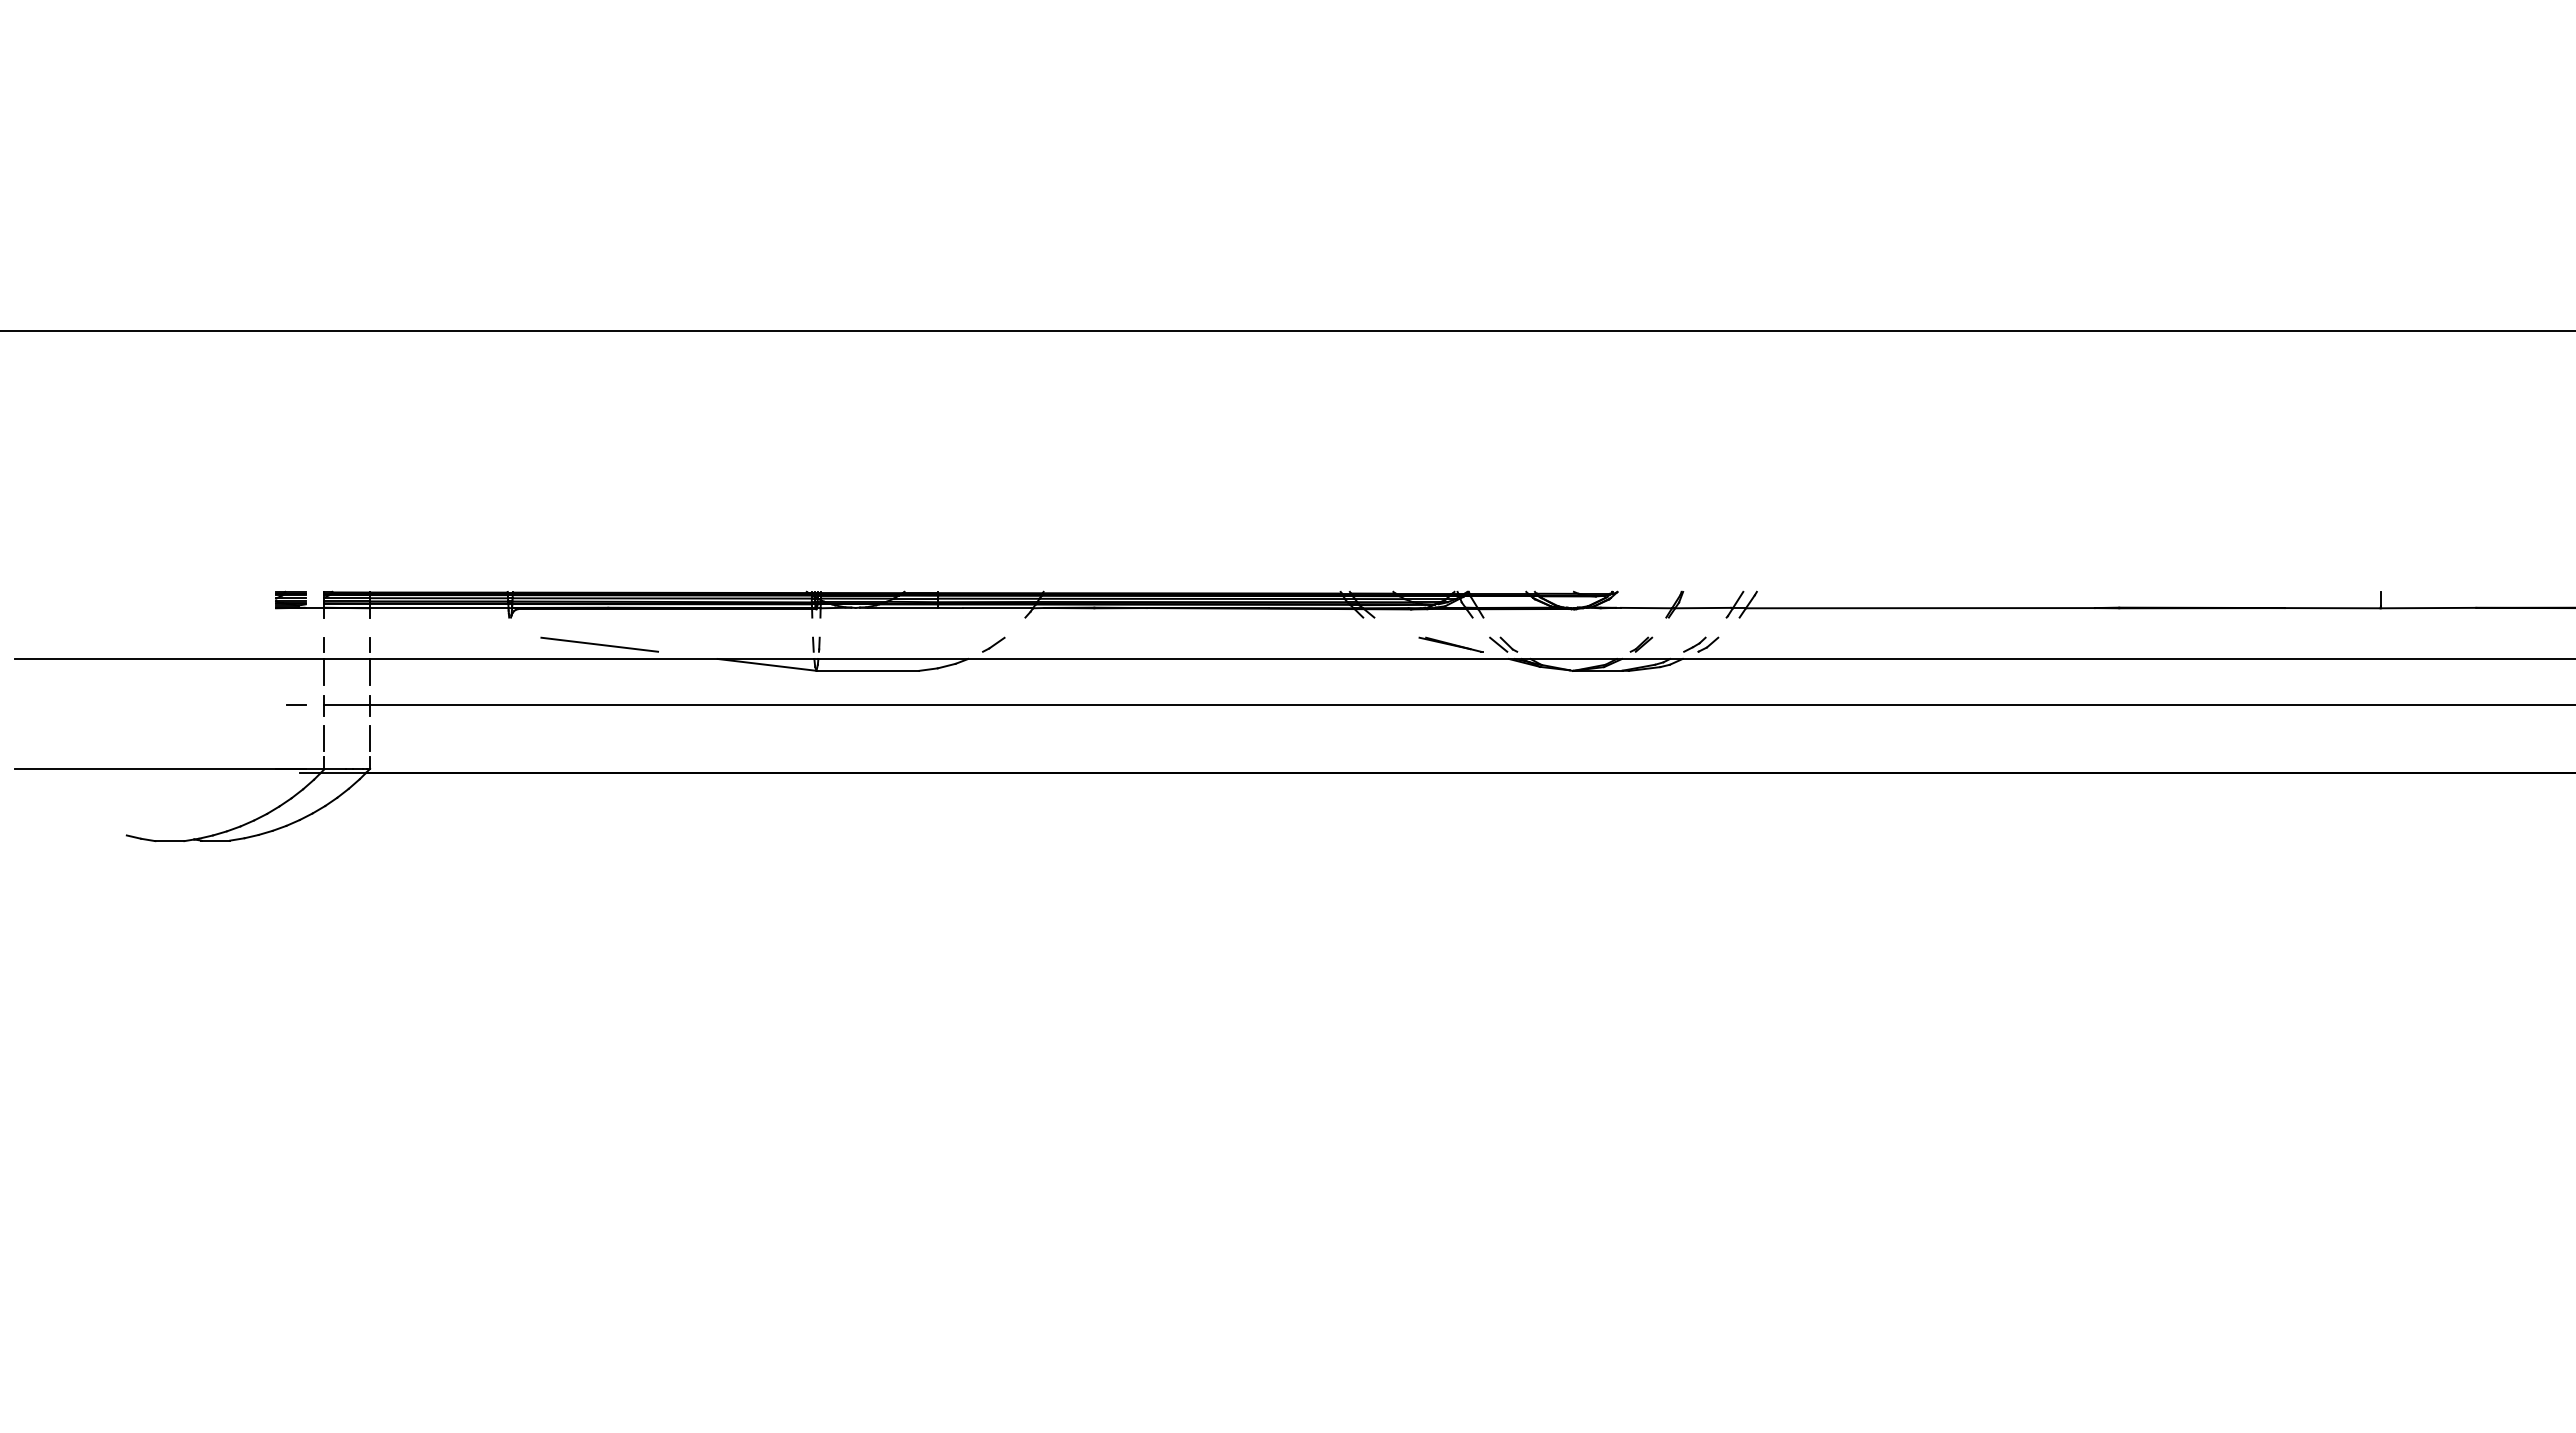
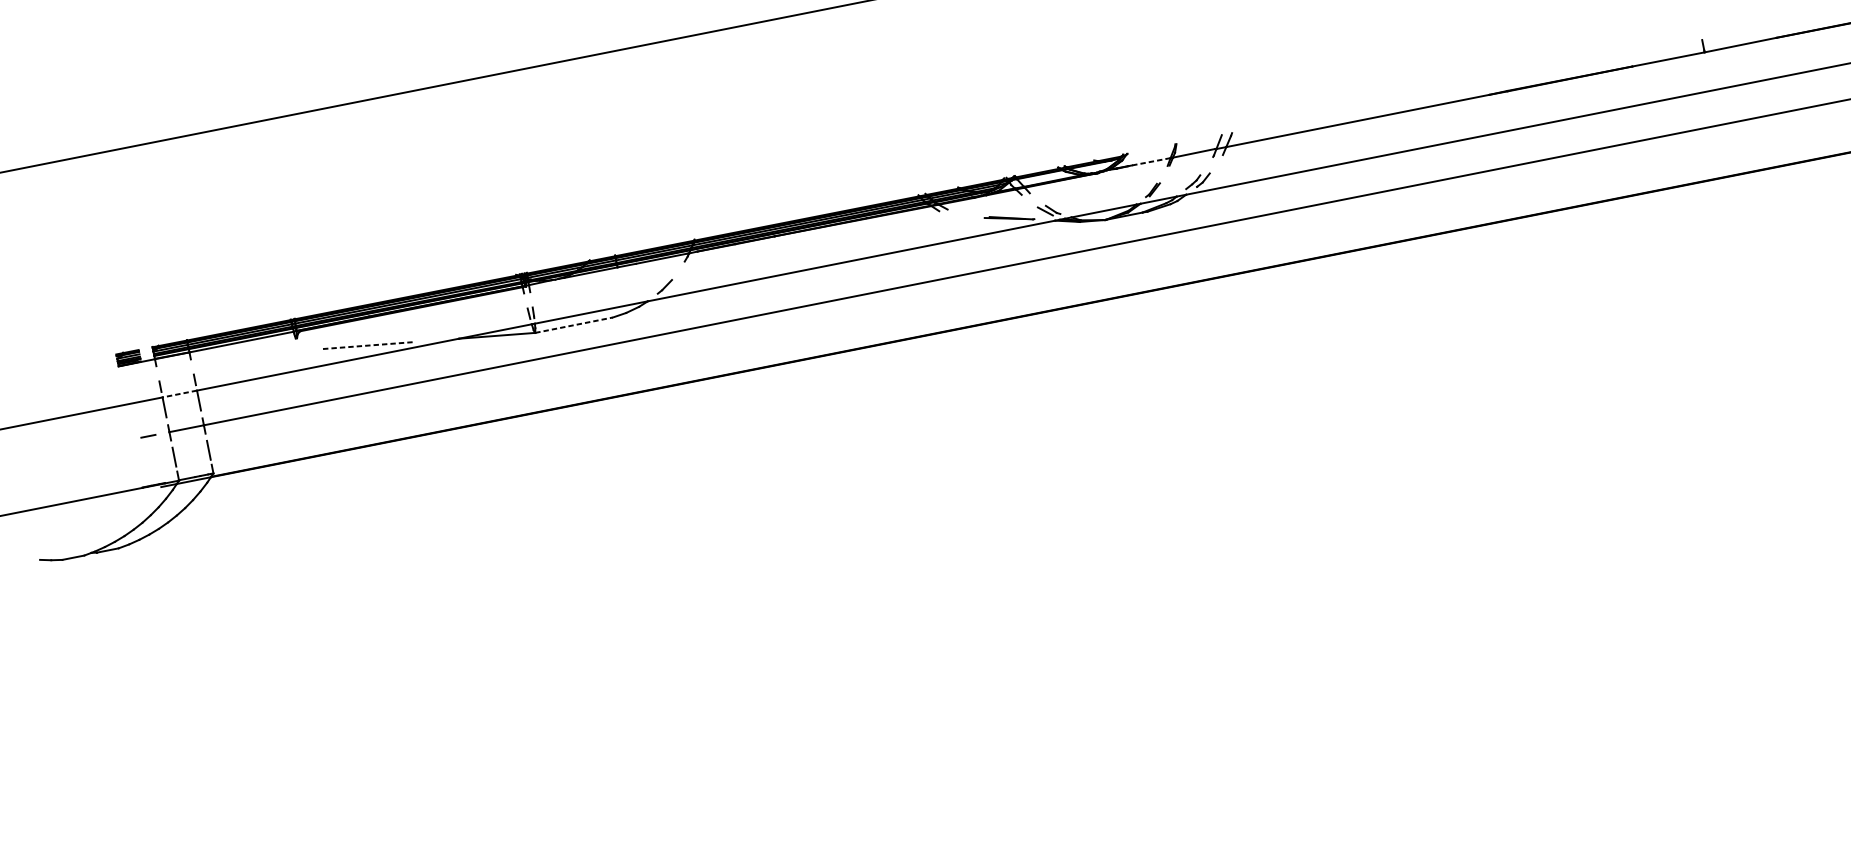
line: (1646, 608) -> (1151, 162), solid -> dashed
line: (599, 644) -> (367, 345), solid -> dashed
line: (347, 658) -> (179, 393), solid -> dashed
line: (868, 670) -> (574, 324), solid -> dashed

